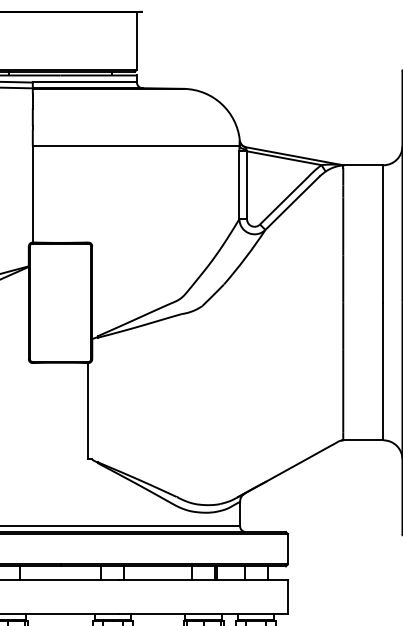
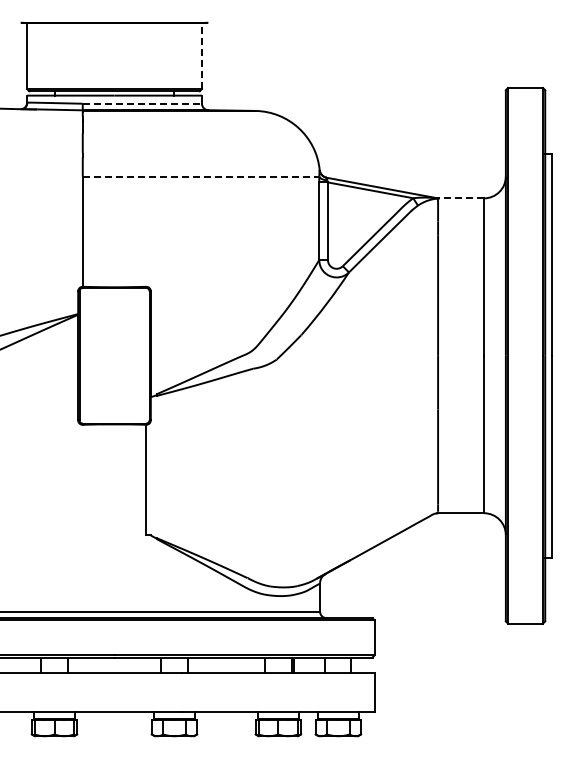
line: (136, 40) -> (201, 55), solid -> dashed
line: (85, 82) -> (142, 103), solid -> dashed
line: (136, 146) -> (201, 176), solid -> dashed
line: (363, 165) -> (461, 198), solid -> dashed

